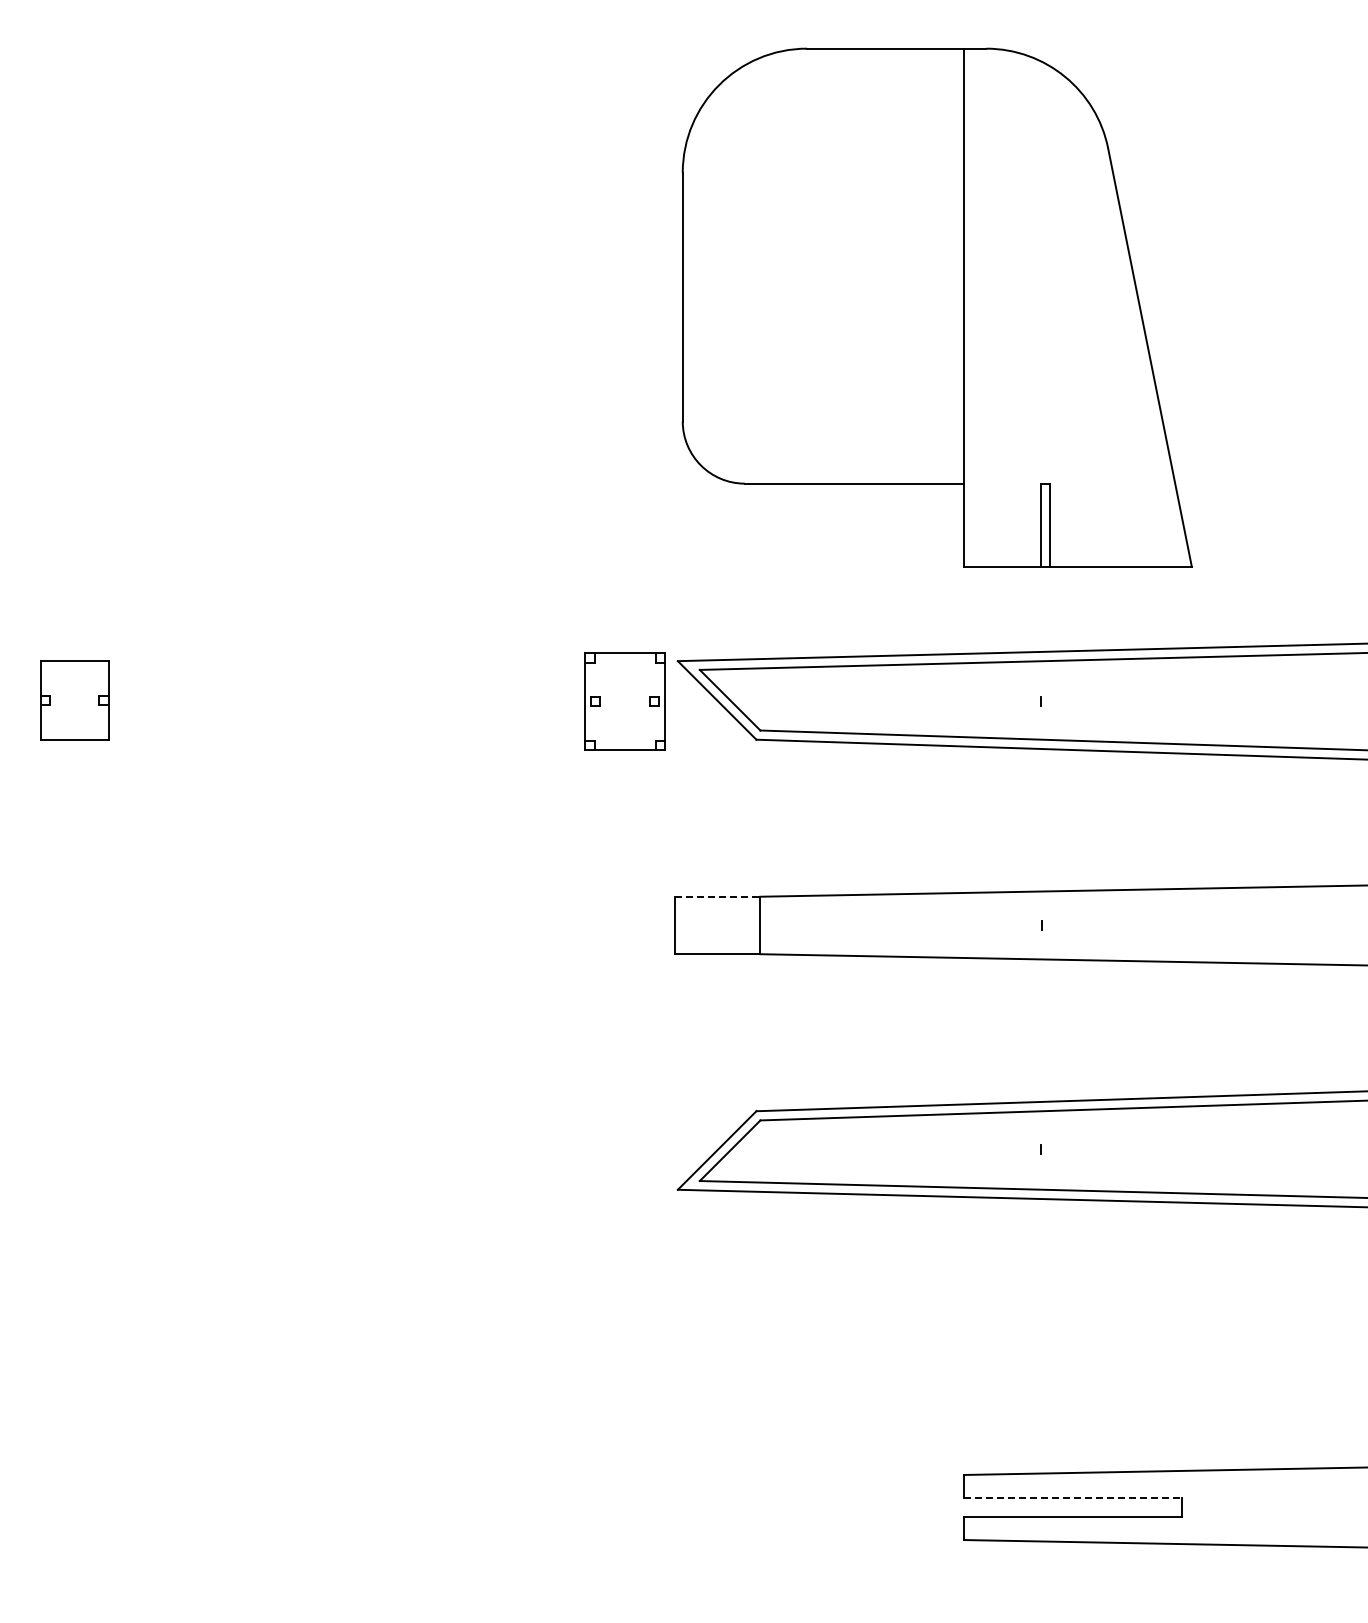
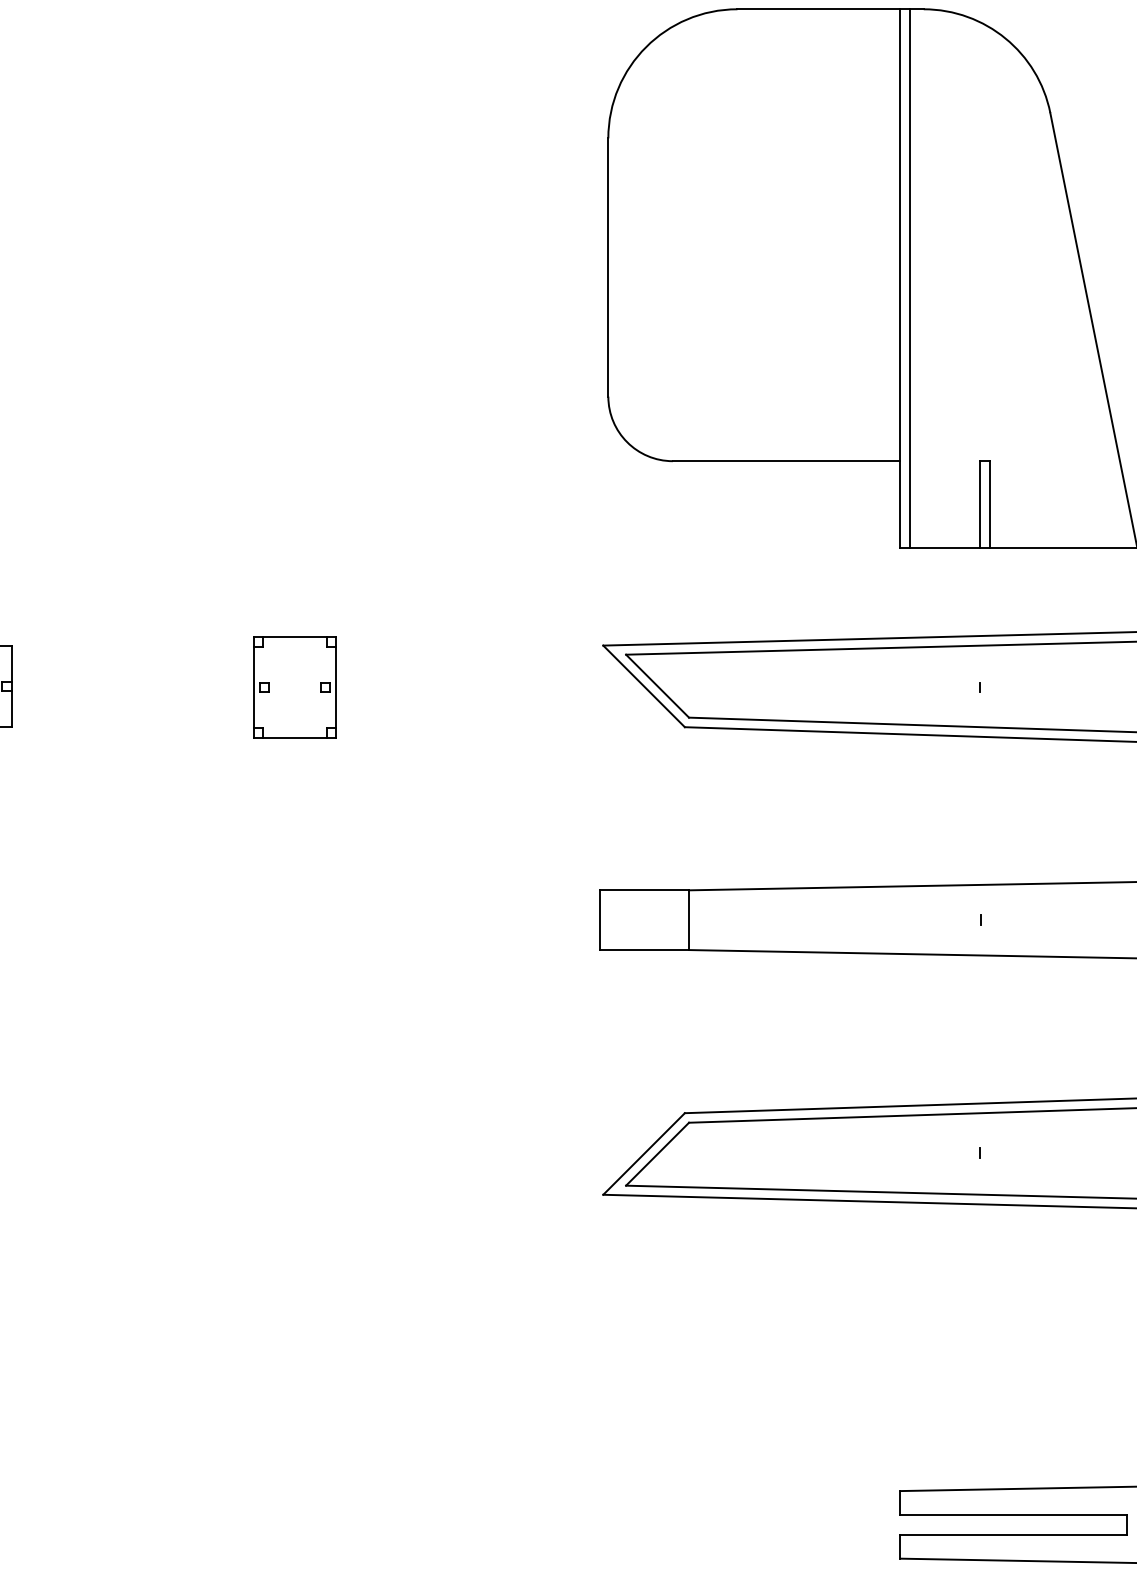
line: (973, 307) -> (910, 278), added
part: (624, 701) -> (294, 687), moved
line: (717, 896) -> (644, 890), dashed -> solid
line: (1072, 1498) -> (1013, 1515), dashed -> solid

